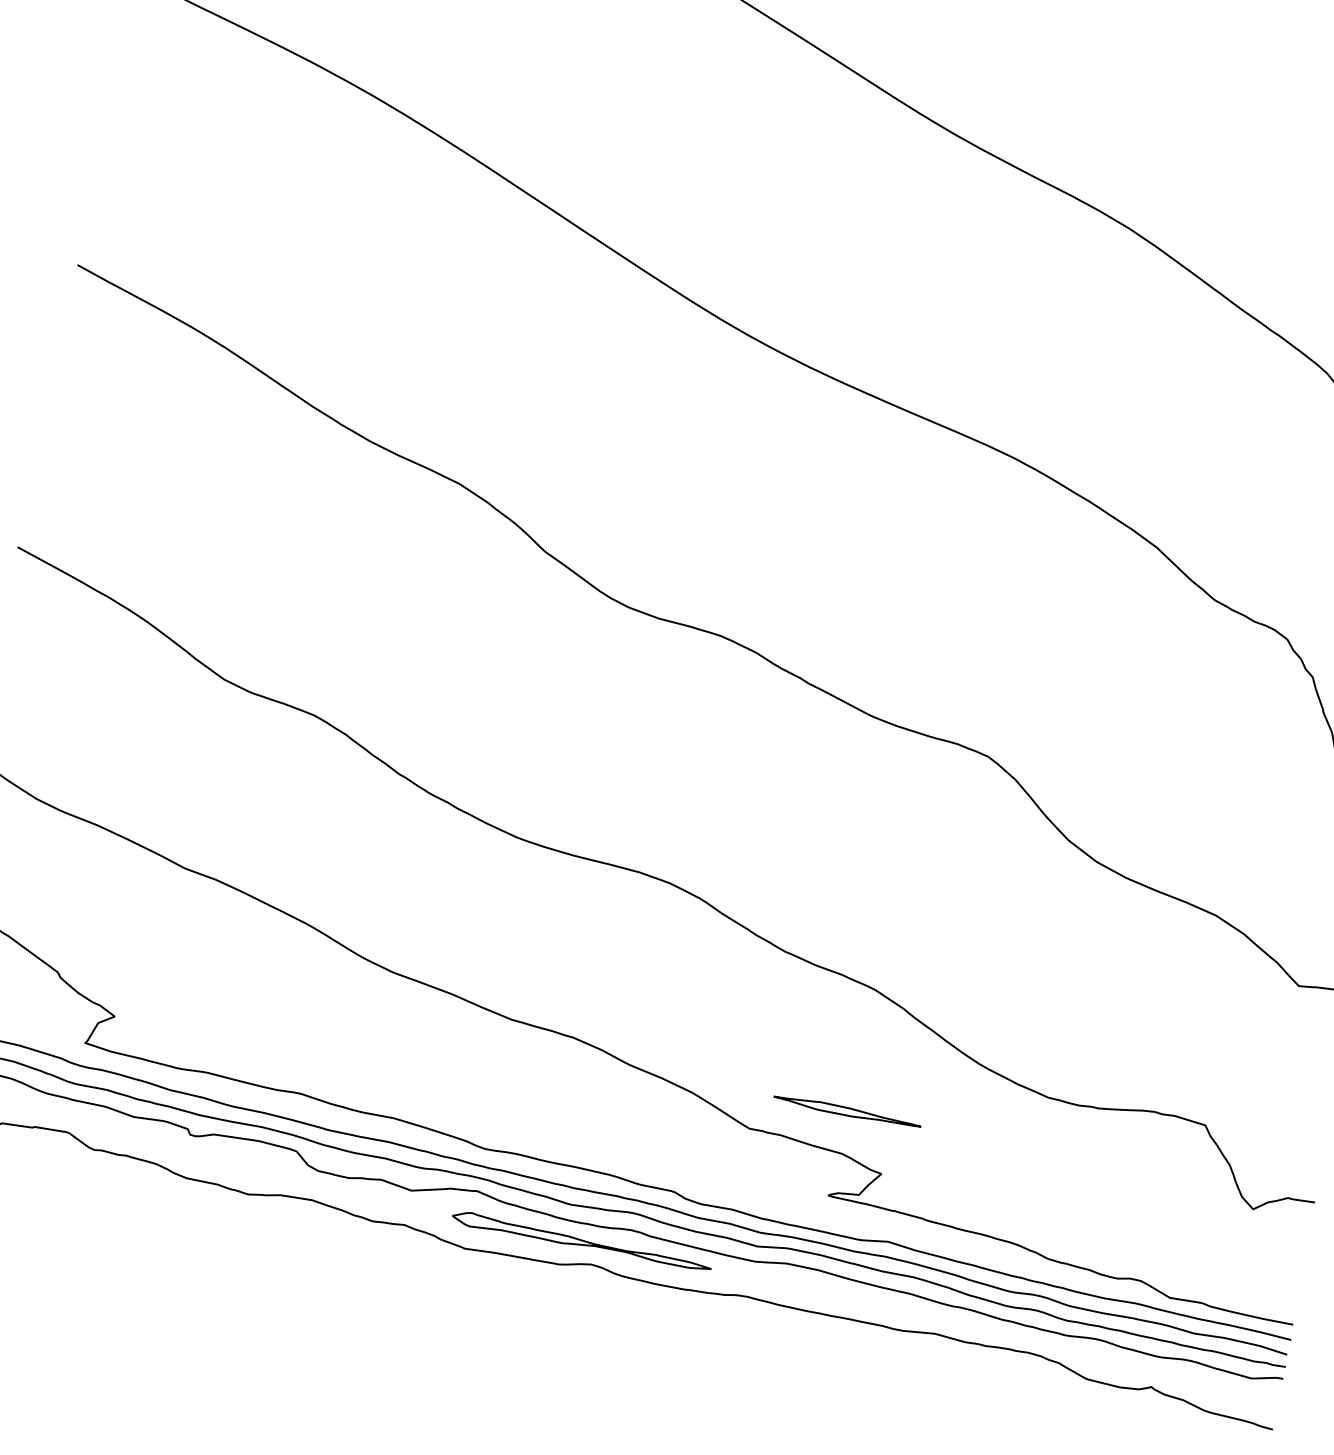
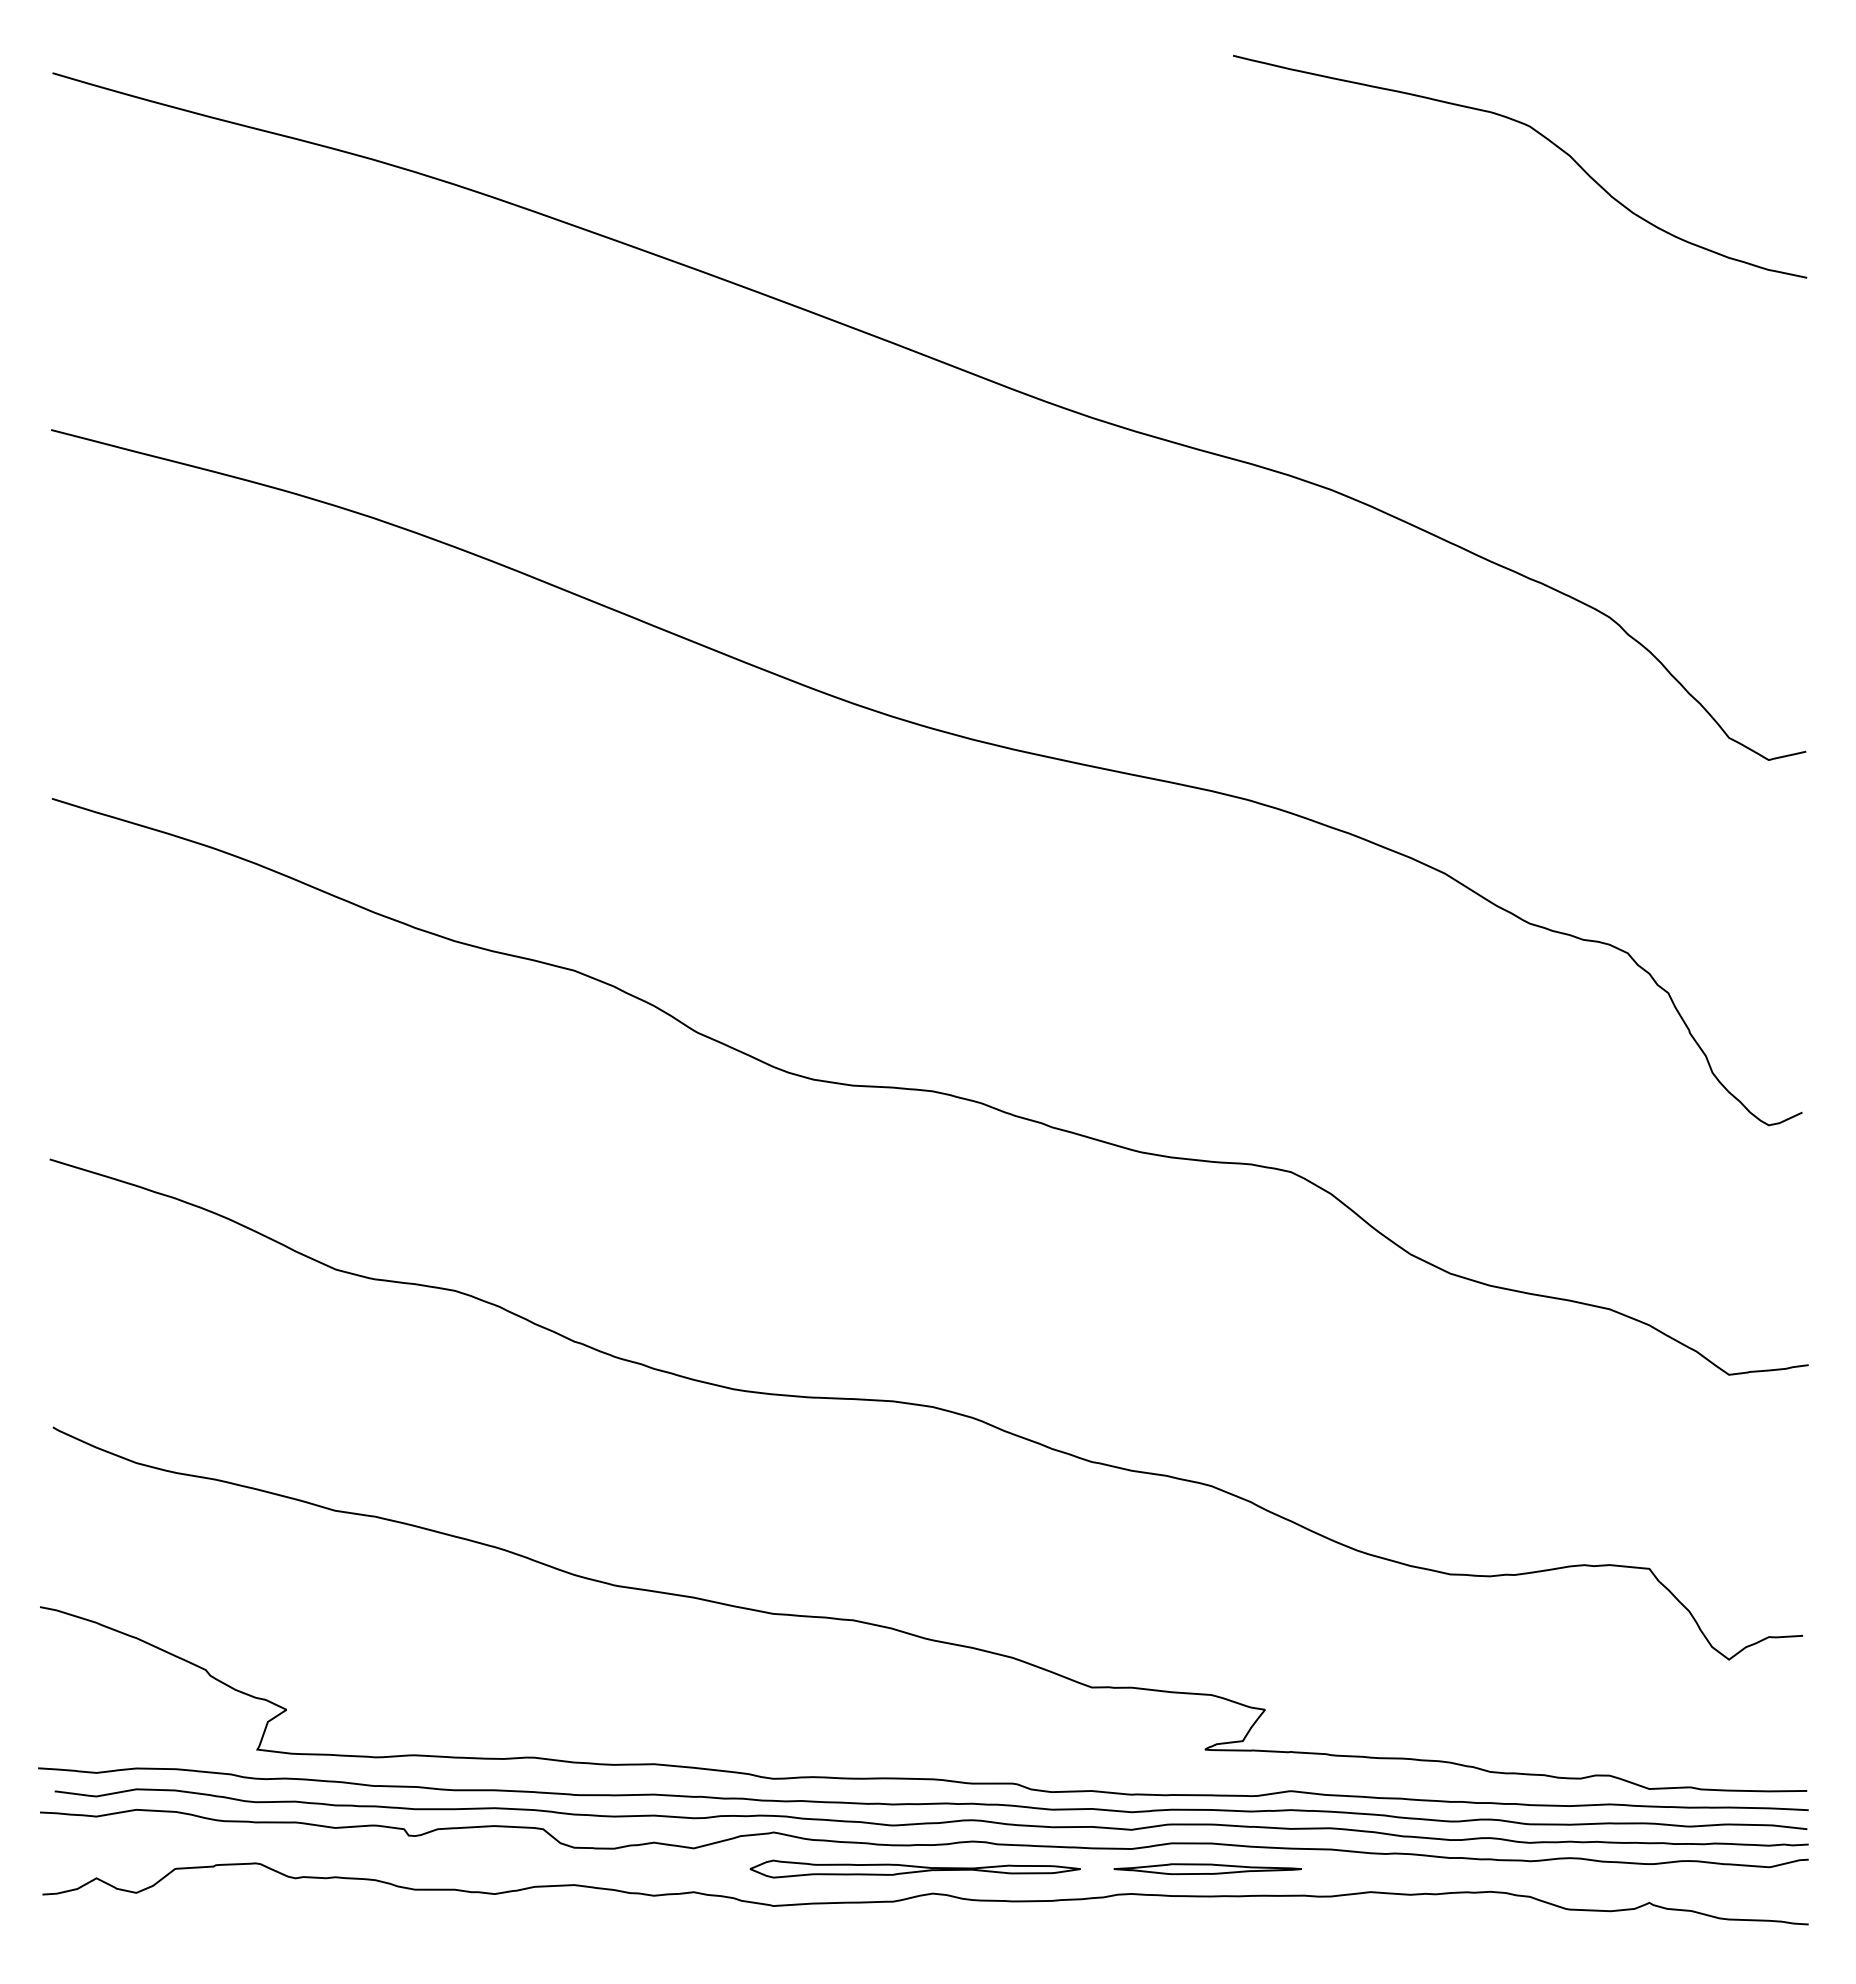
part: (847, 1111) -> (1207, 1869), moved

